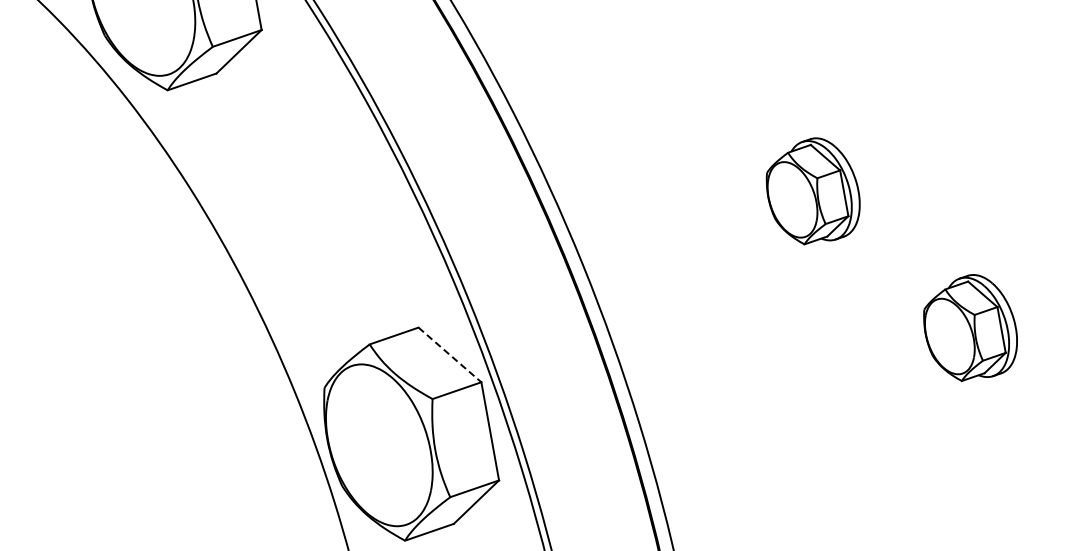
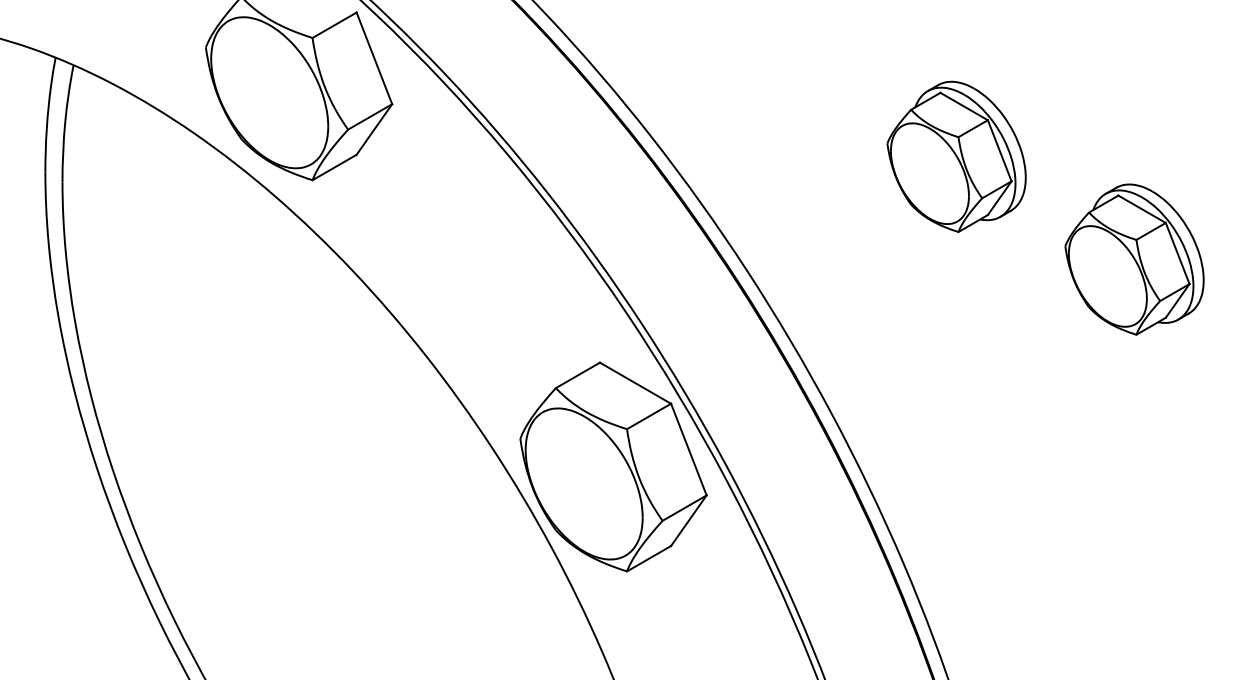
part: (813, 191) -> (956, 156), size x1.43
part: (970, 328) -> (1134, 259), size x1.43
line: (449, 355) -> (635, 383), dashed -> solid

